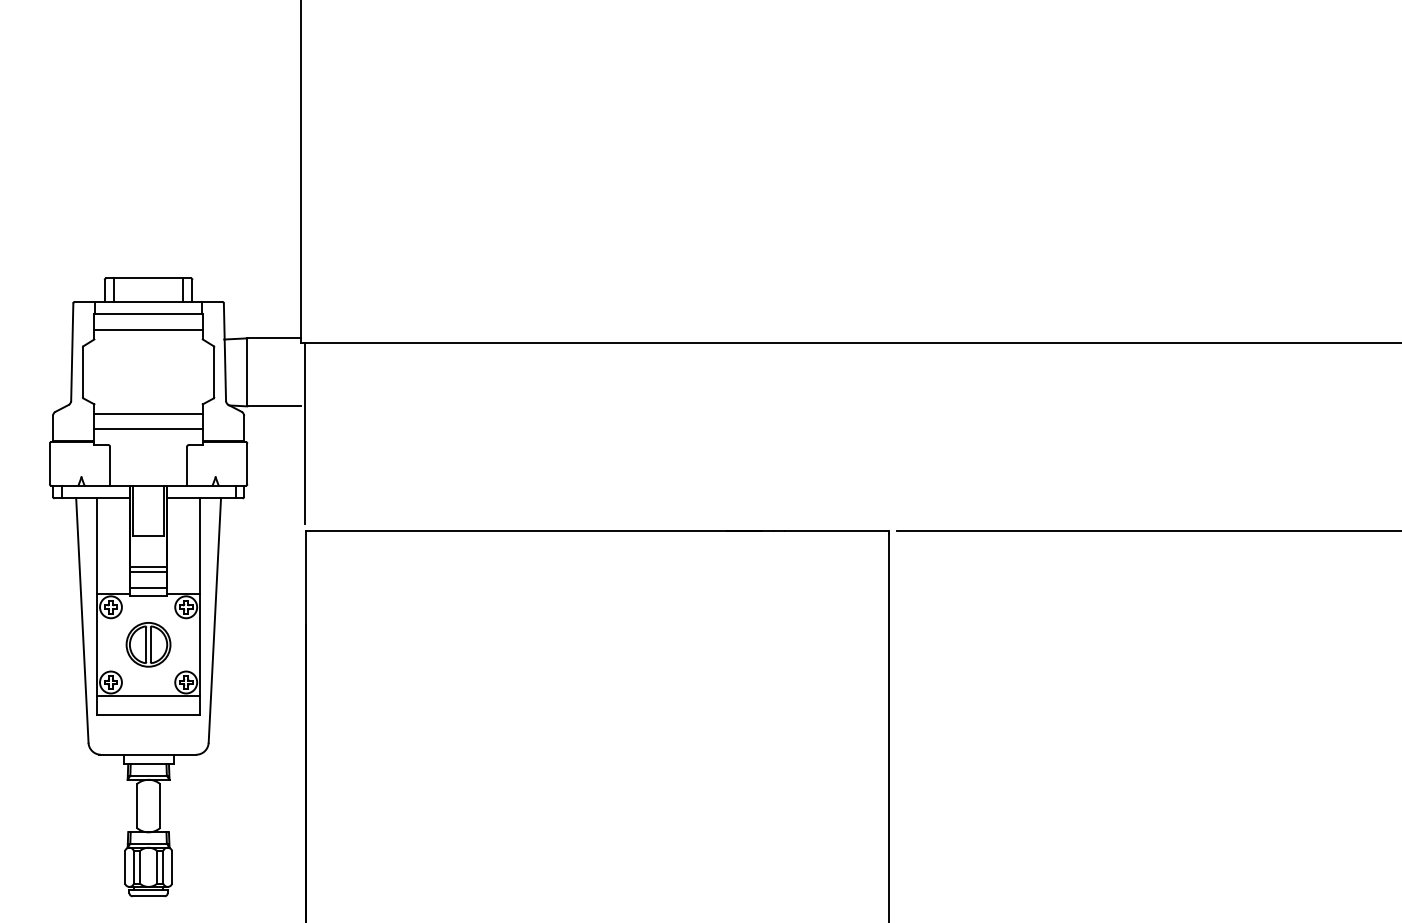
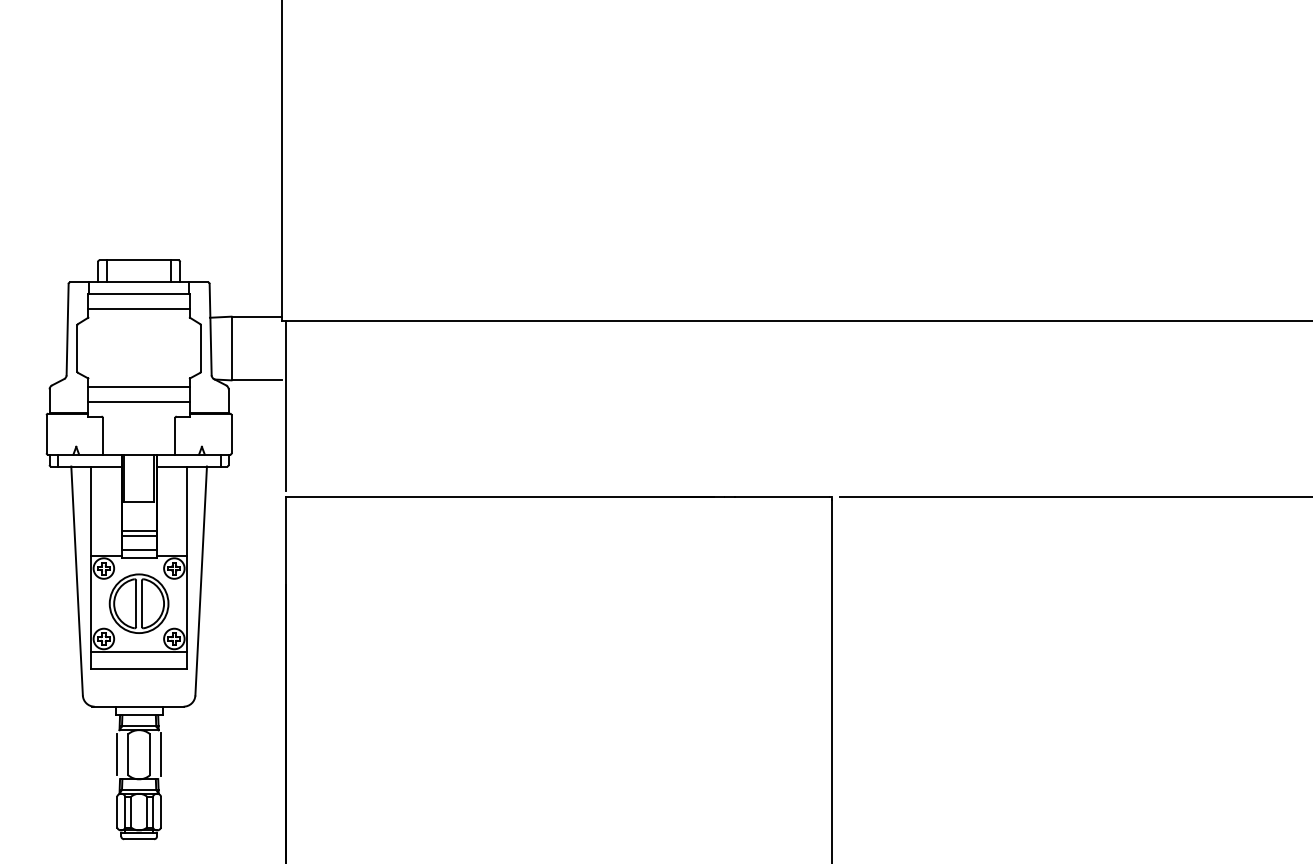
part: (147, 644) -> (138, 603), size x1.43
line: (125, 805) -> (117, 754), added
line: (172, 805) -> (161, 754), added

